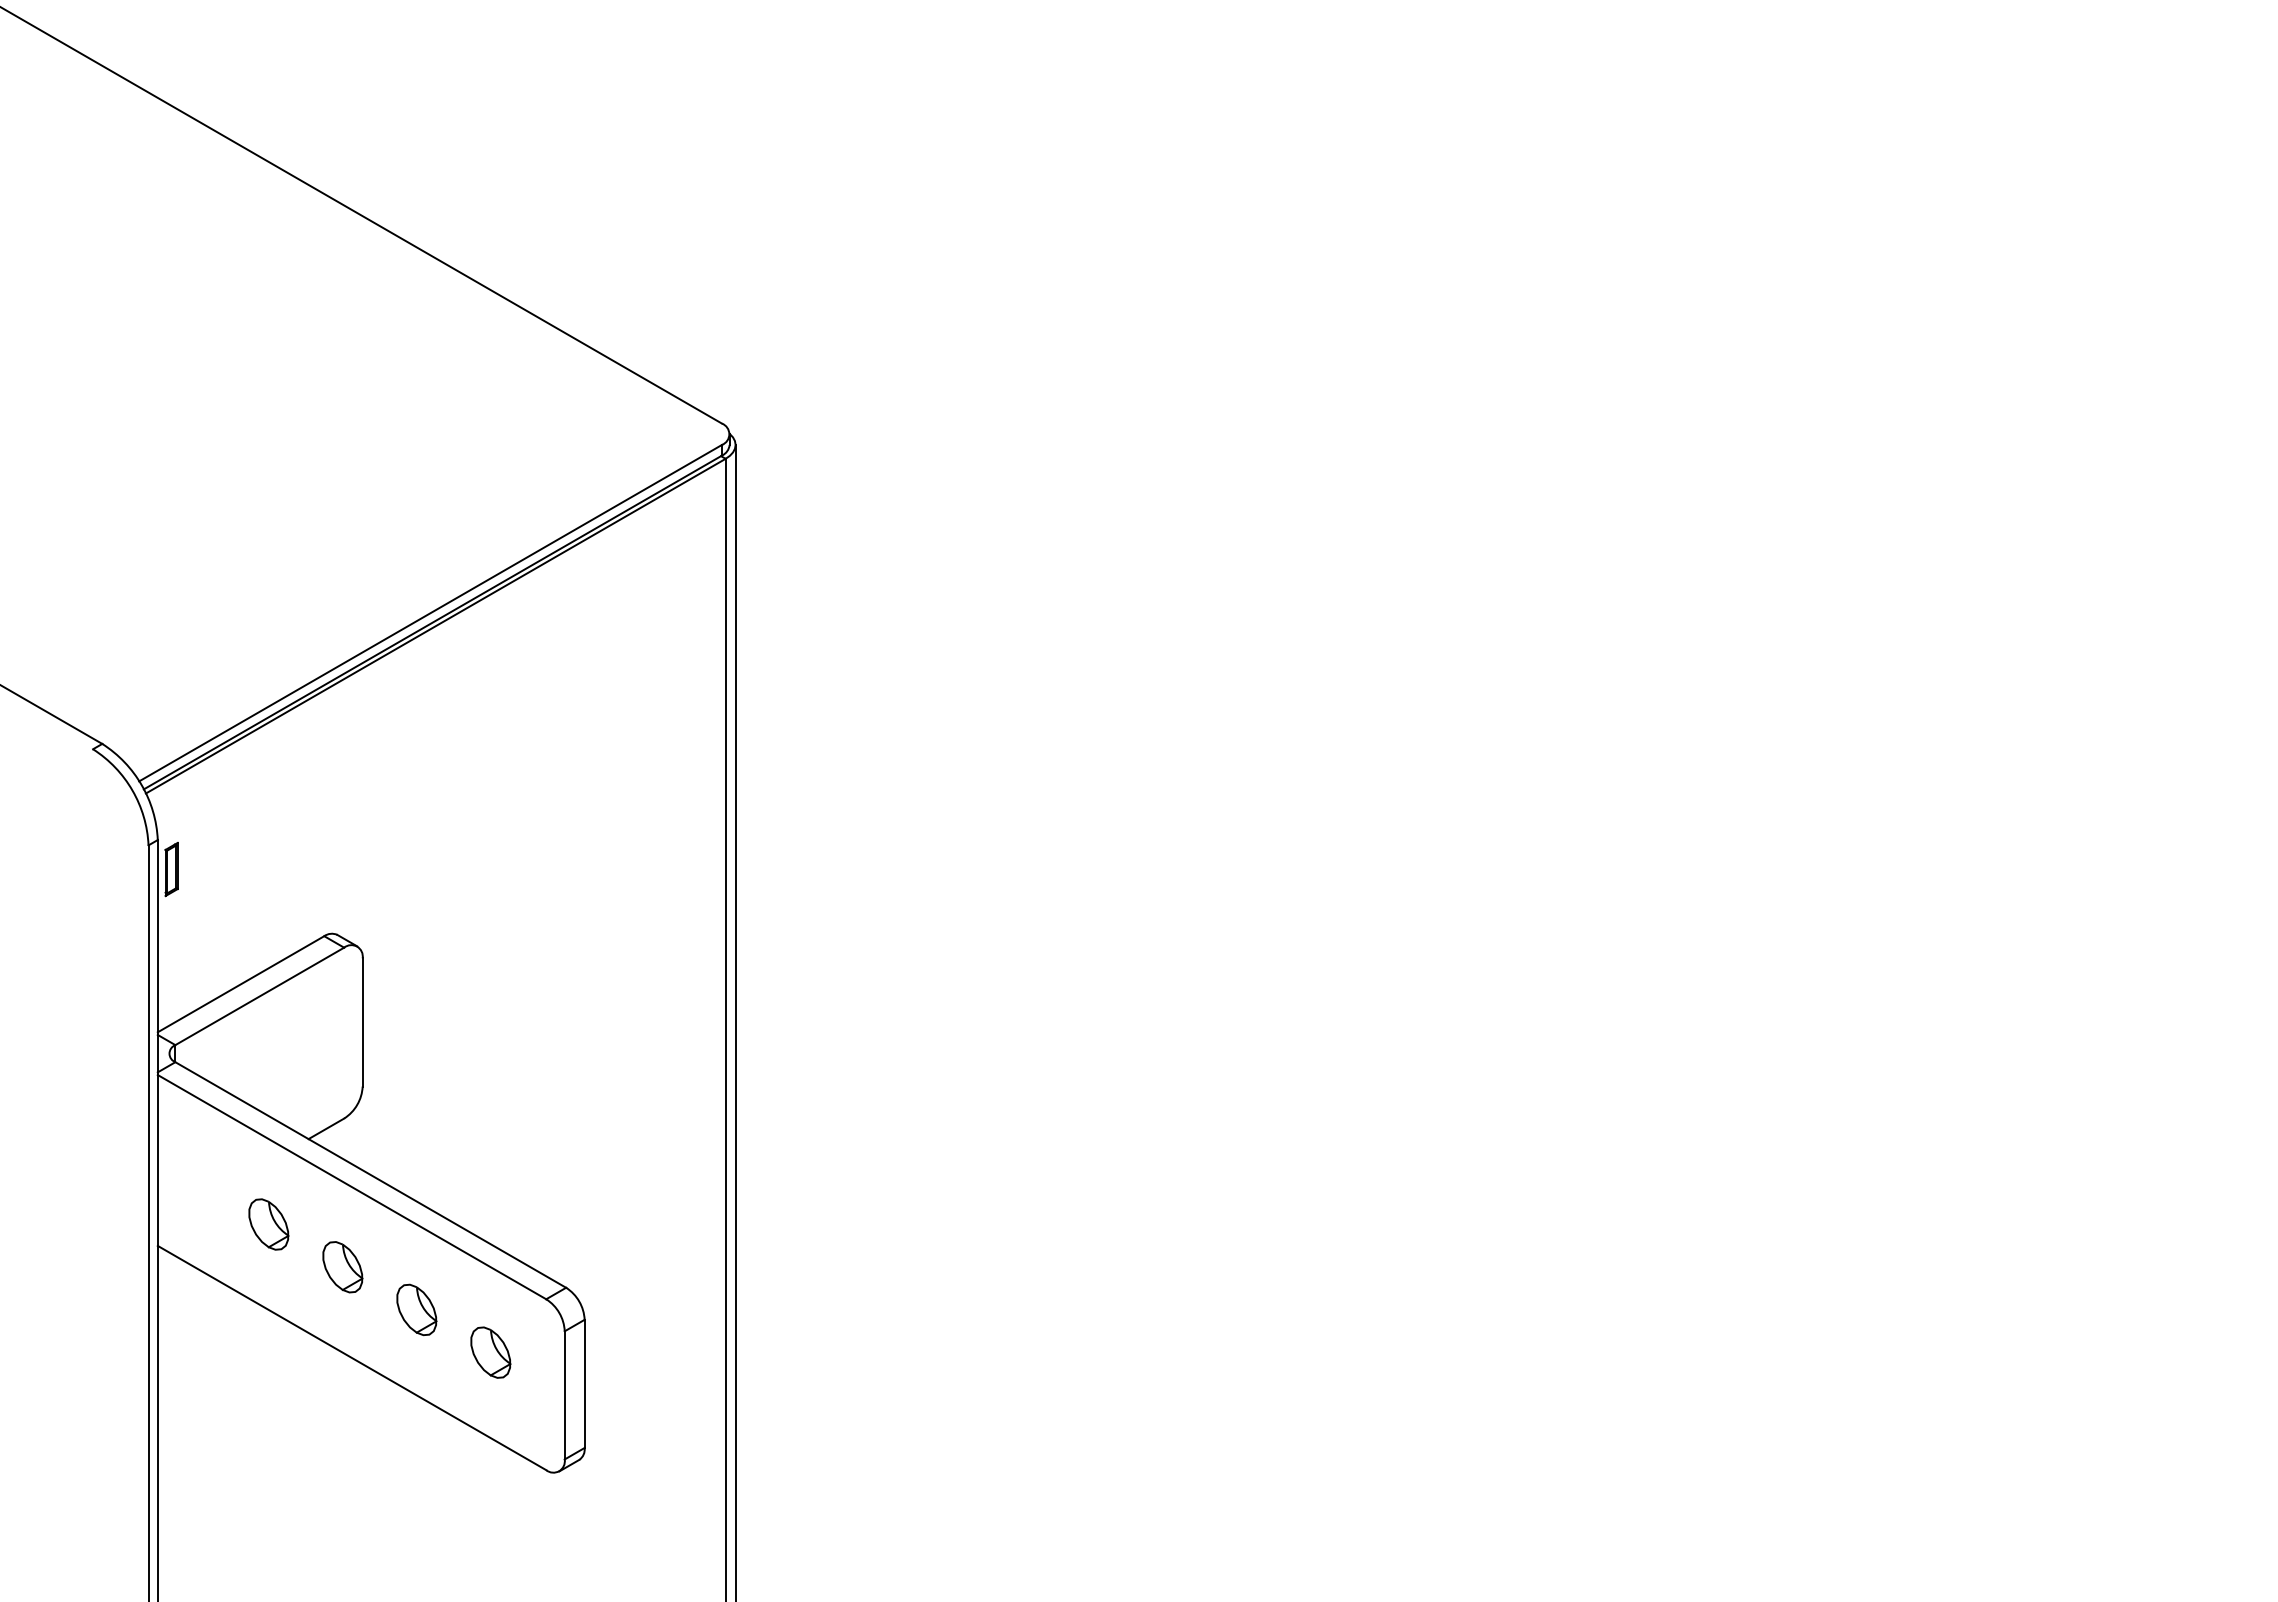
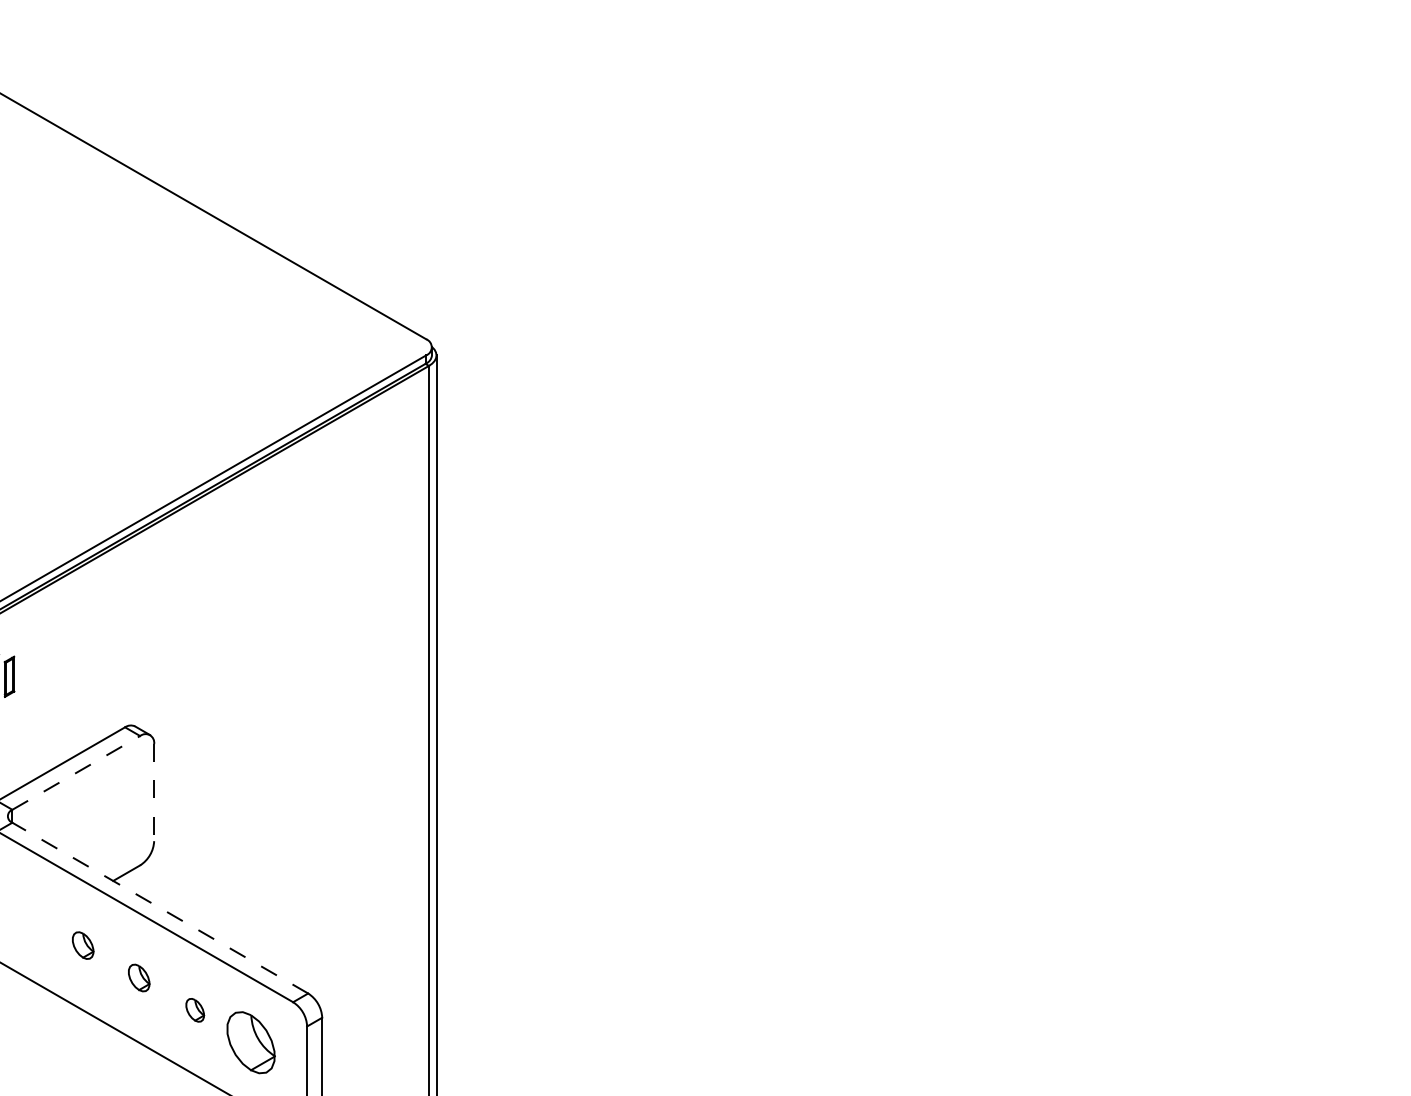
line: (260, 996) -> (76, 772), solid -> dashed
line: (362, 1022) -> (154, 792), solid -> dashed
line: (370, 1174) -> (160, 907), solid -> dashed
part: (268, 1224) -> (82, 945), size x0.7
part: (342, 1267) -> (138, 978), size x0.7
part: (416, 1309) -> (194, 1009), size x0.6
part: (490, 1352) -> (250, 1042), size x1.6

